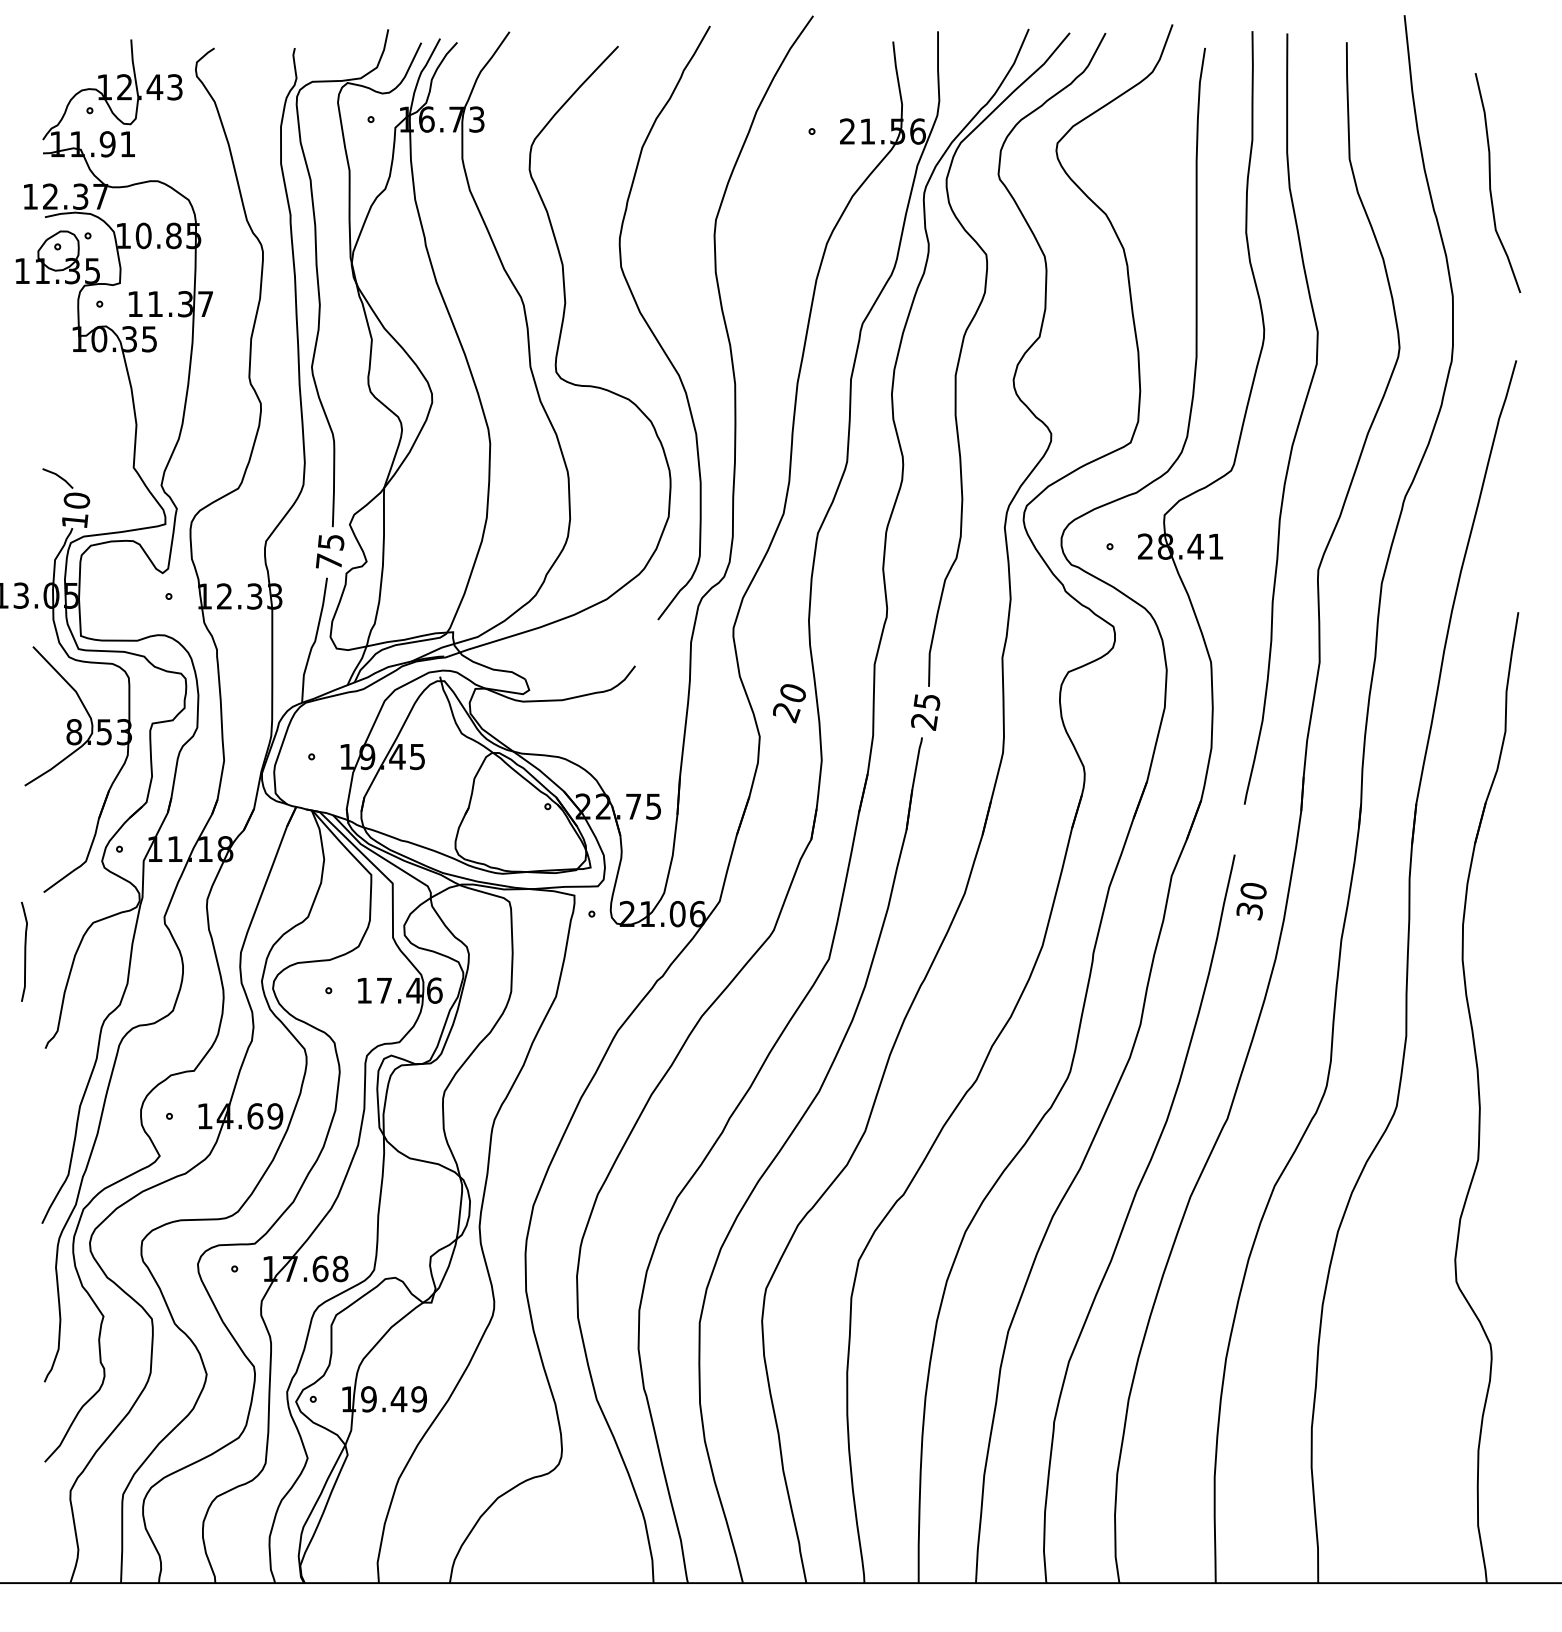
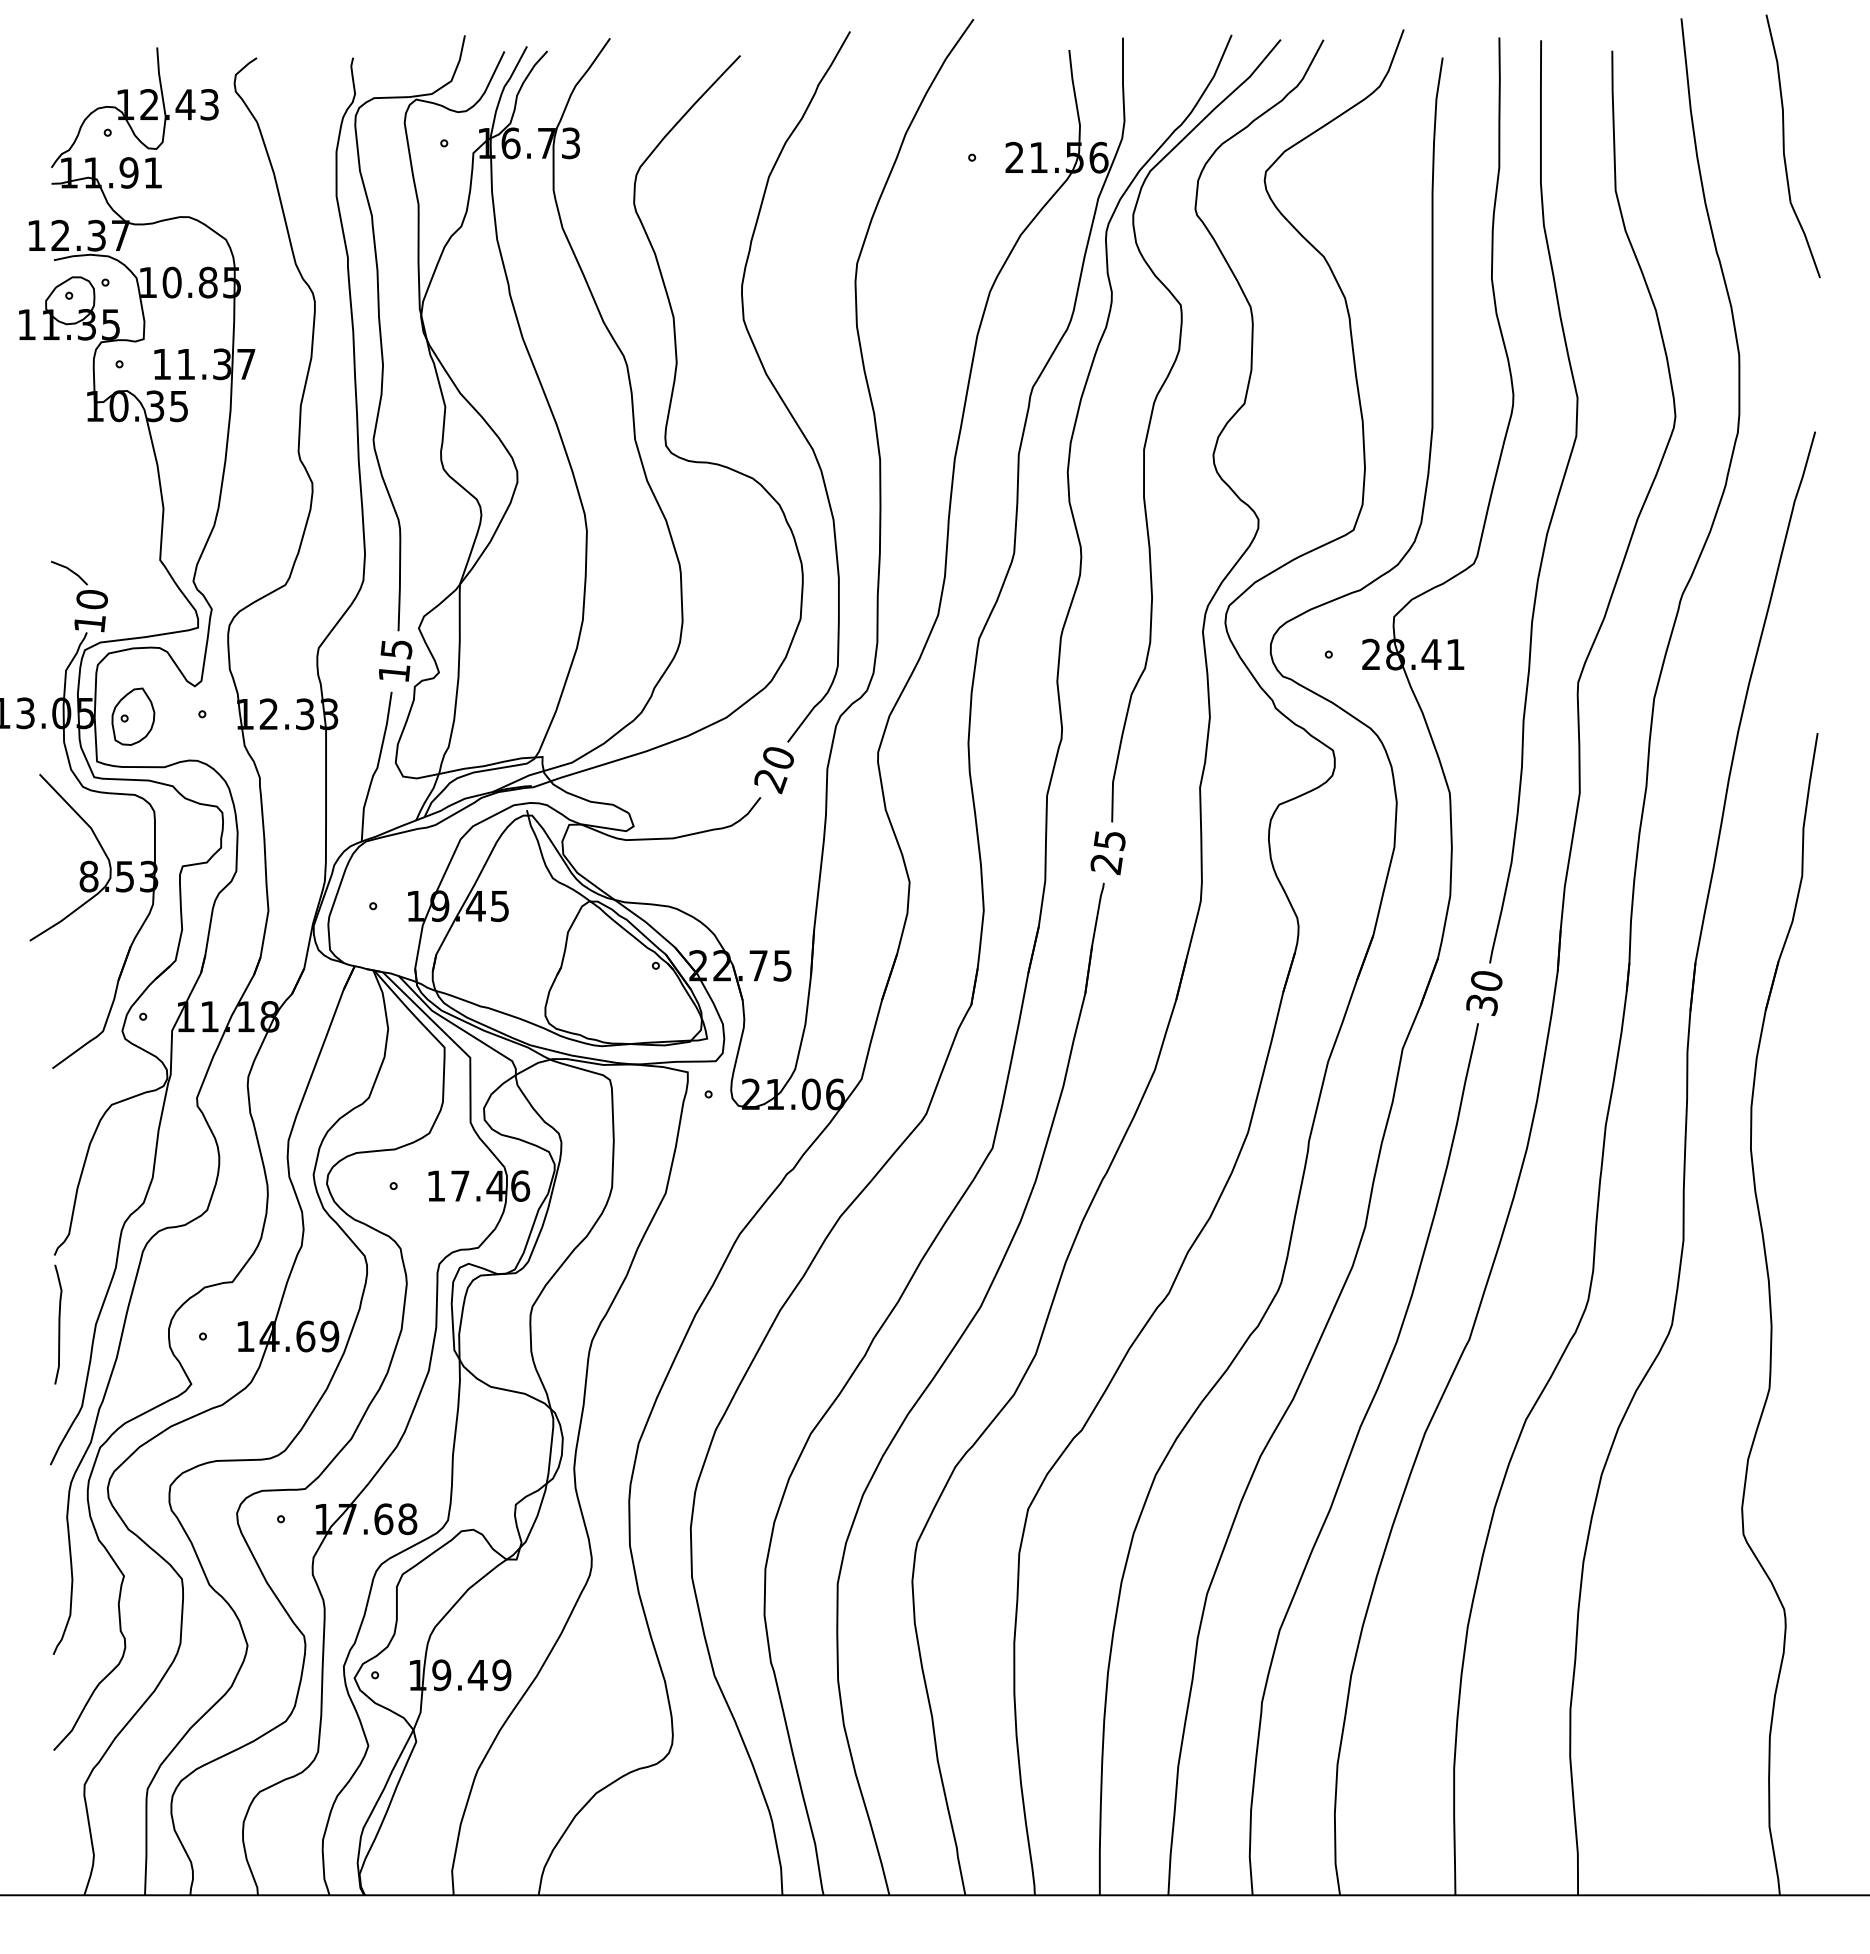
curve: (1490, 183) -> (1784, 146), moved
text: (329, 560) -> (394, 671), 75 -> 15
part: (111, 598) -> (133, 716), added
text: (788, 703) -> (773, 770), moved
text: (1251, 901) -> (1484, 993), moved
curve: (24, 951) -> (58, 1324), moved

